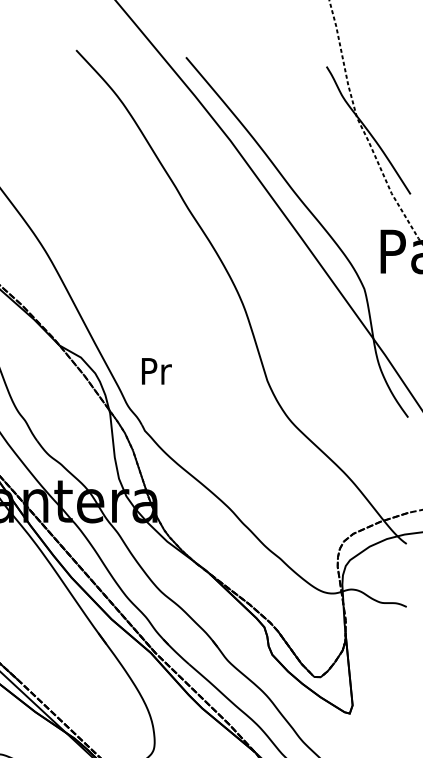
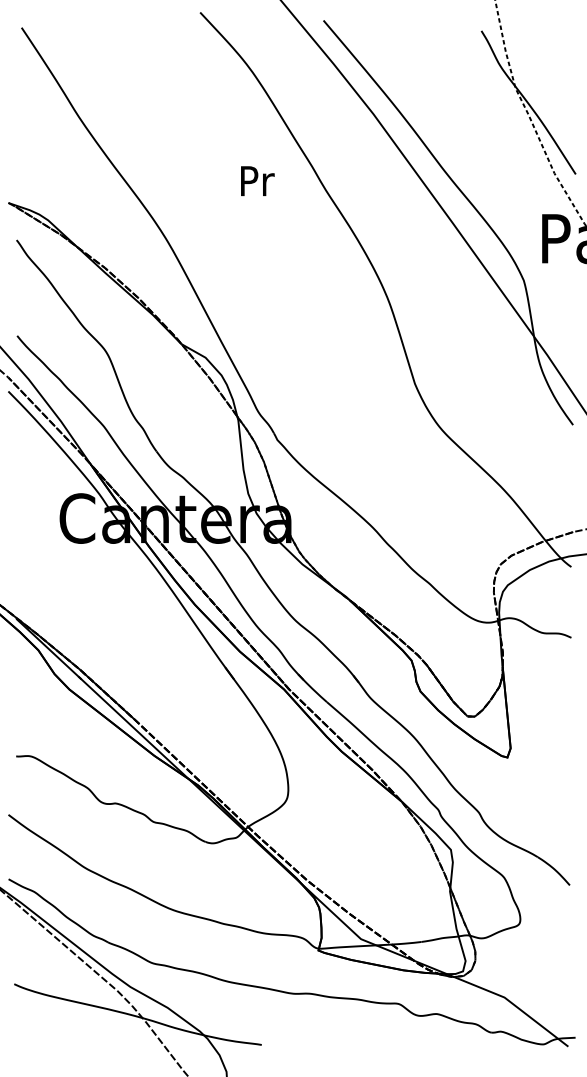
text: (156, 370) -> (257, 180), moved

